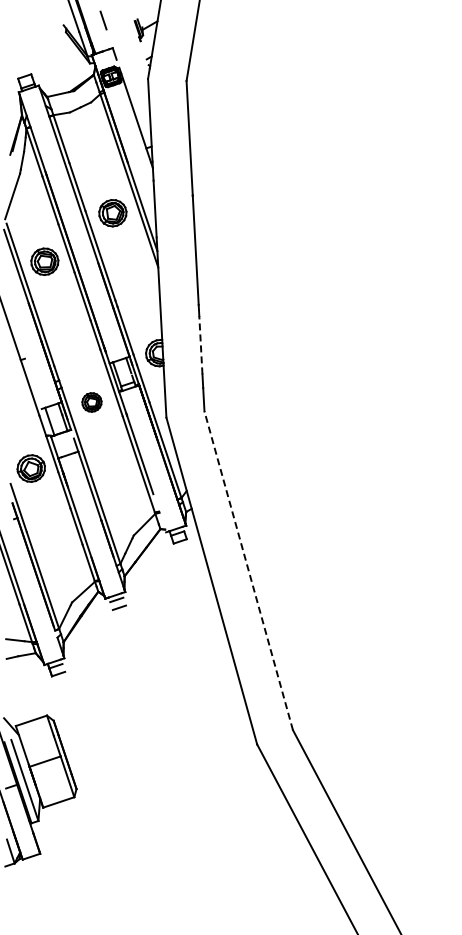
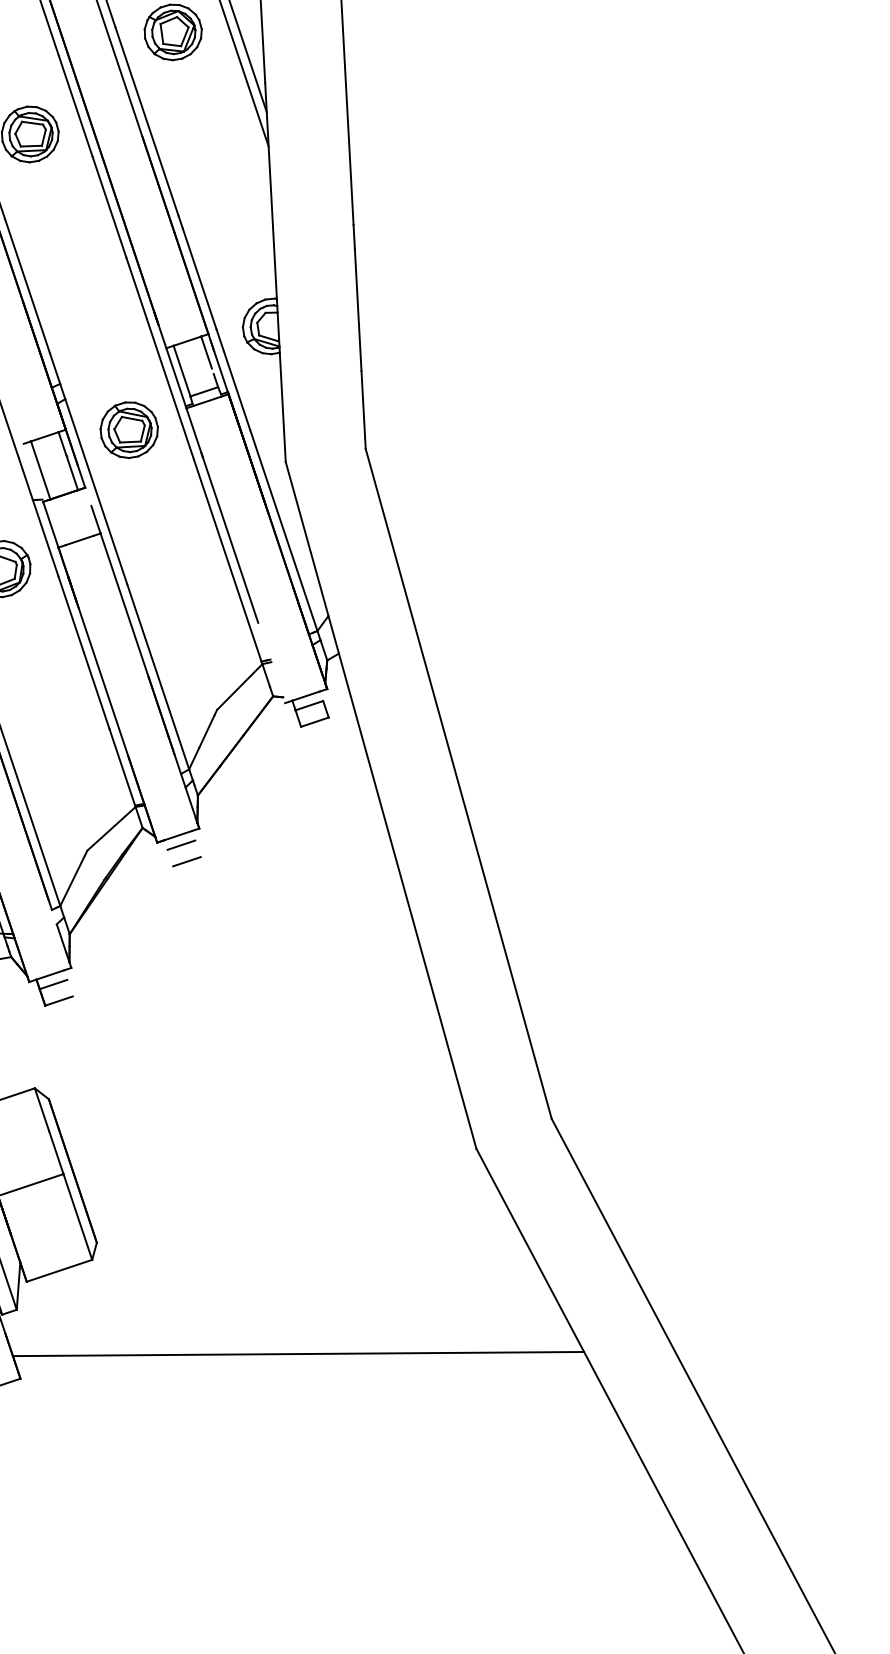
line: (200, 344) -> (357, 308), dashed -> solid
part: (91, 402) -> (128, 430), size x1.43
line: (248, 570) -> (458, 783), dashed -> solid
line: (172, 842) -> (298, 1354), added

